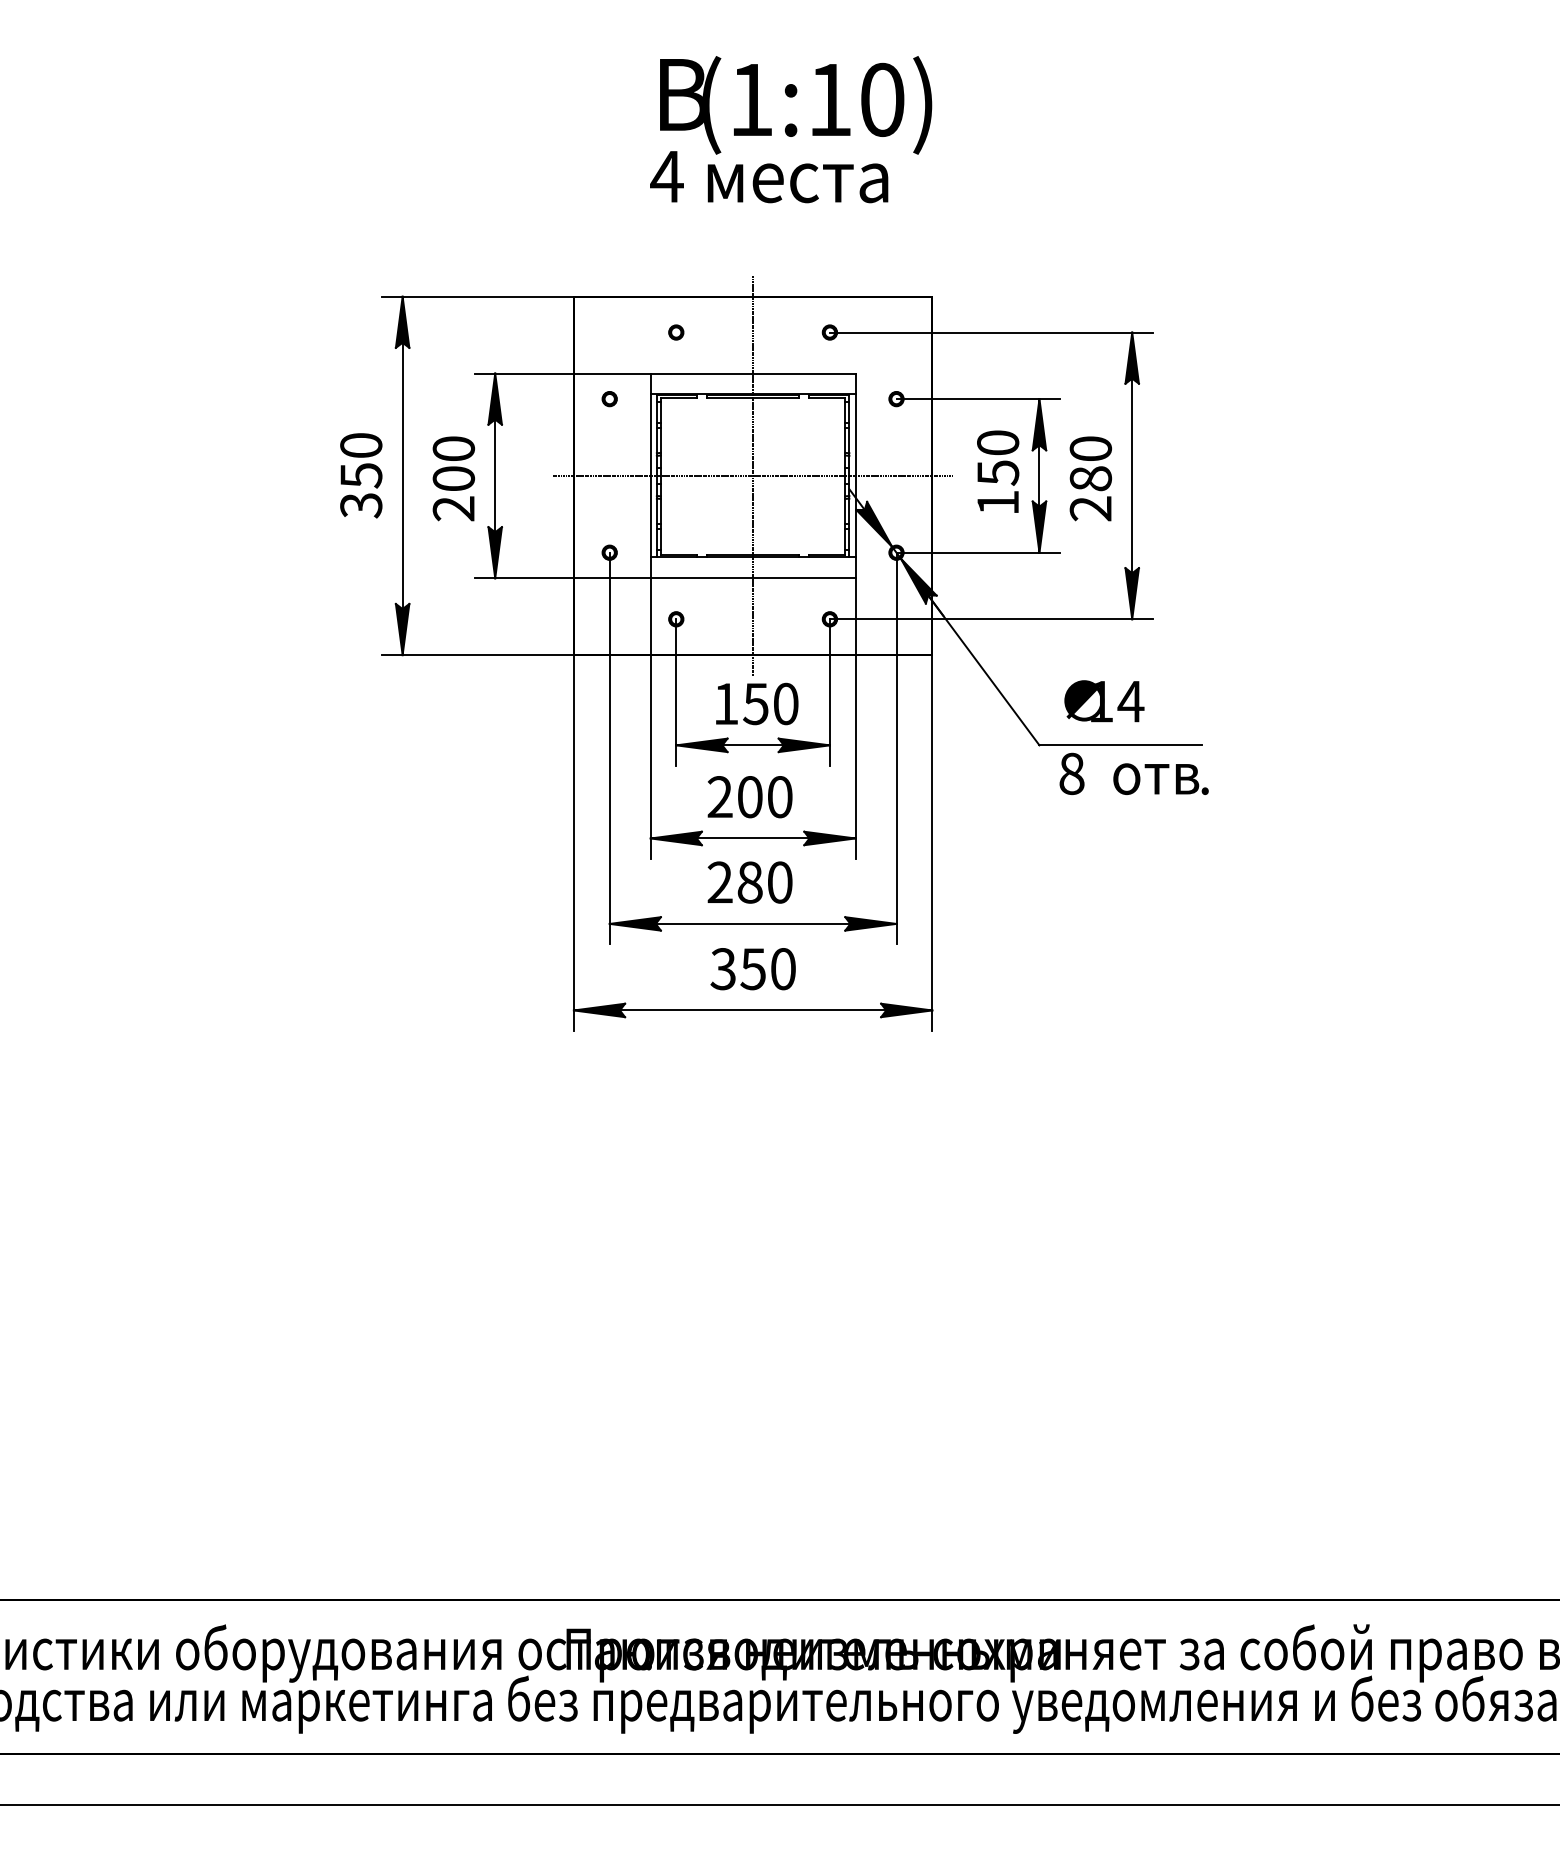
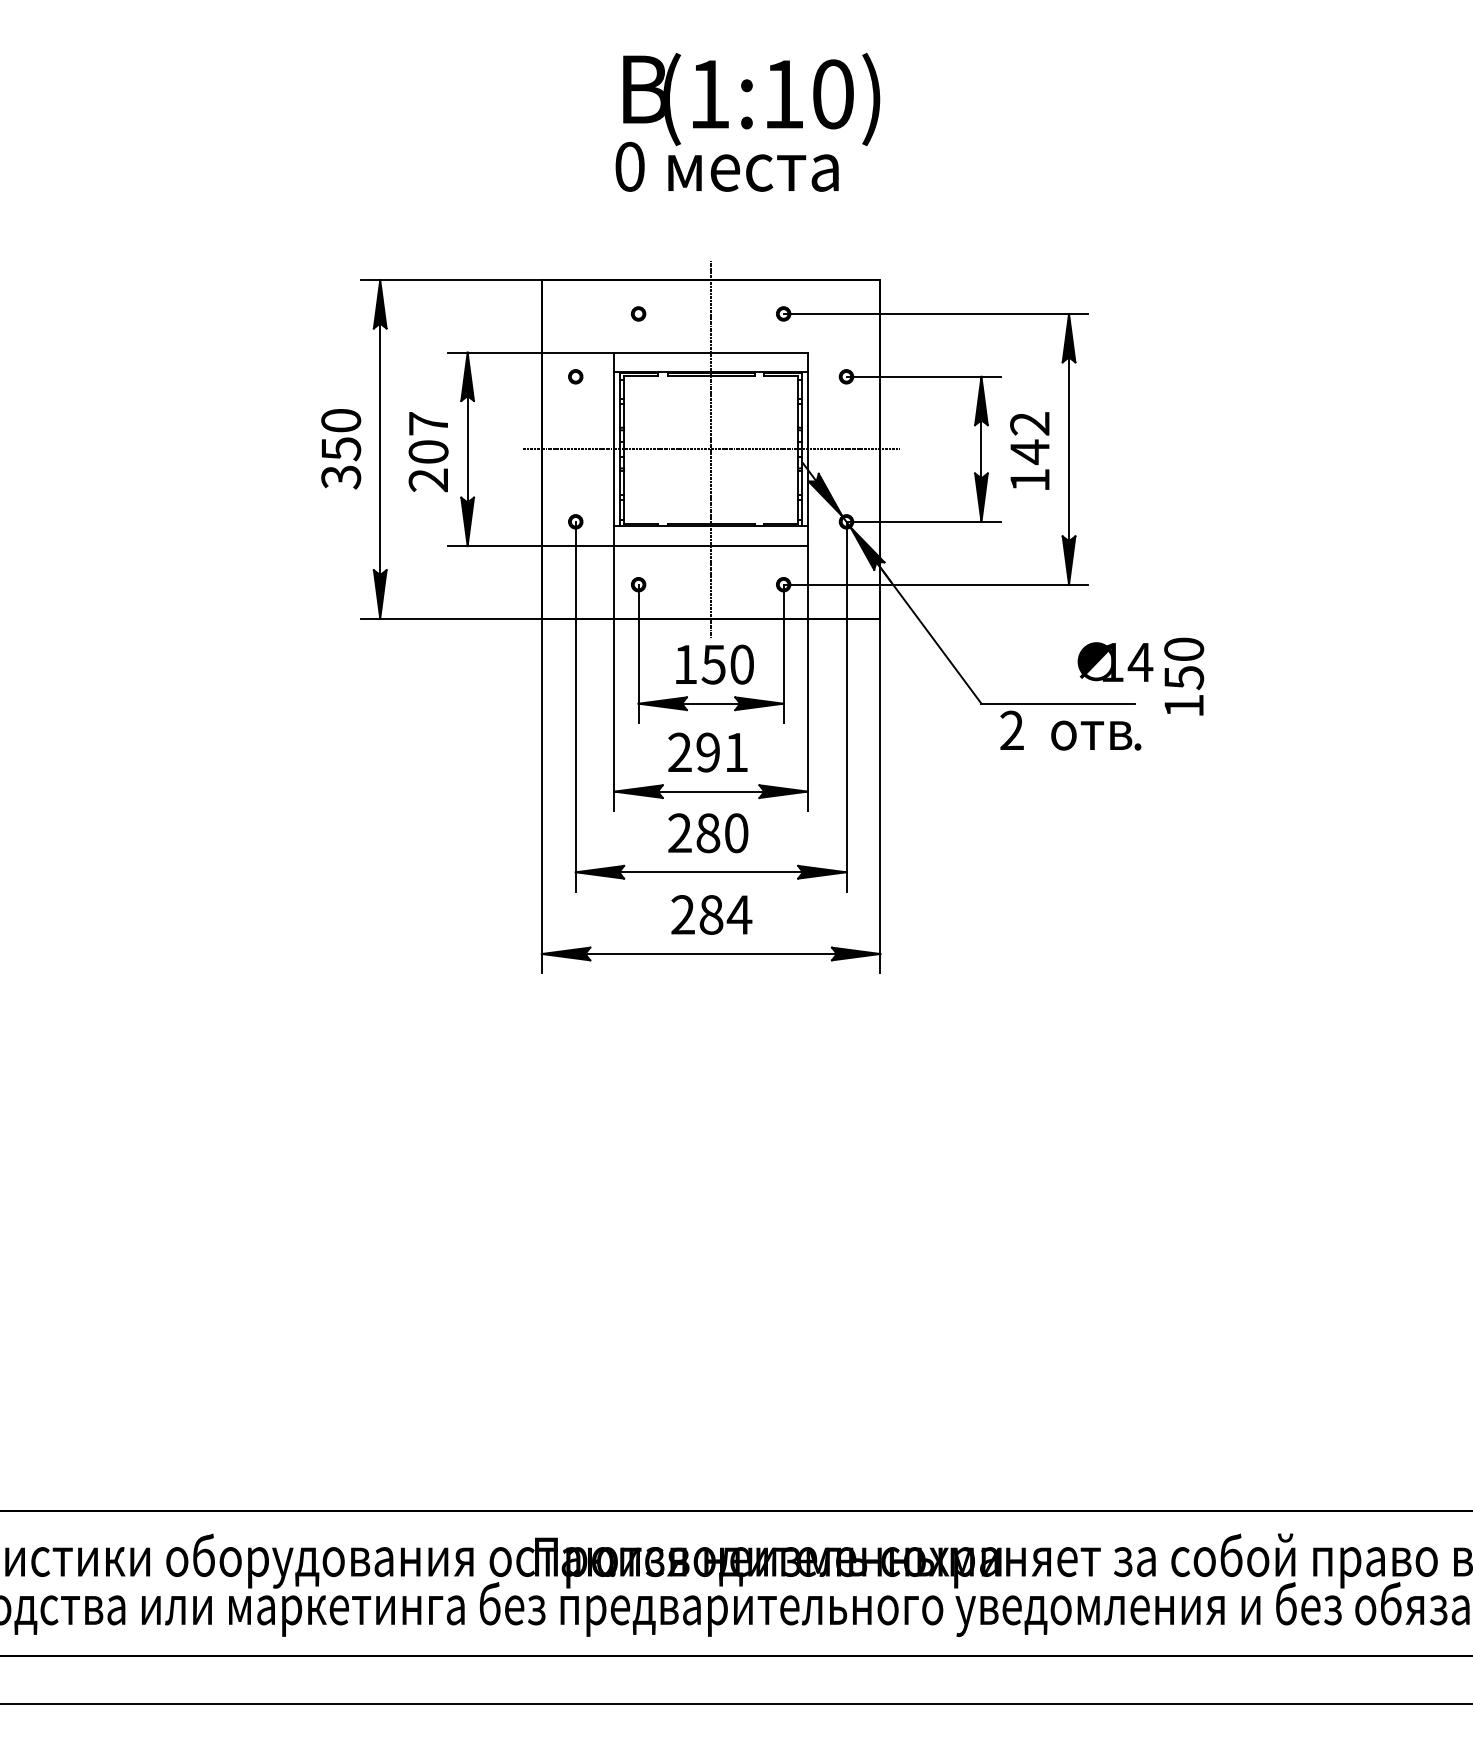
text: (666, 176) -> (629, 166), 4 -> 0
text: (453, 448) -> (428, 423), 200 -> 207
text: (998, 471) -> (1184, 676), moved
text: (1090, 478) -> (1029, 451), 280 -> 142
text: (1104, 701) -> (1115, 662), moved
text: (1071, 773) -> (1011, 730), 8 -> 2
text: (764, 797) -> (721, 752), 200 -> 291
text: (753, 969) -> (711, 915), 350 -> 284

